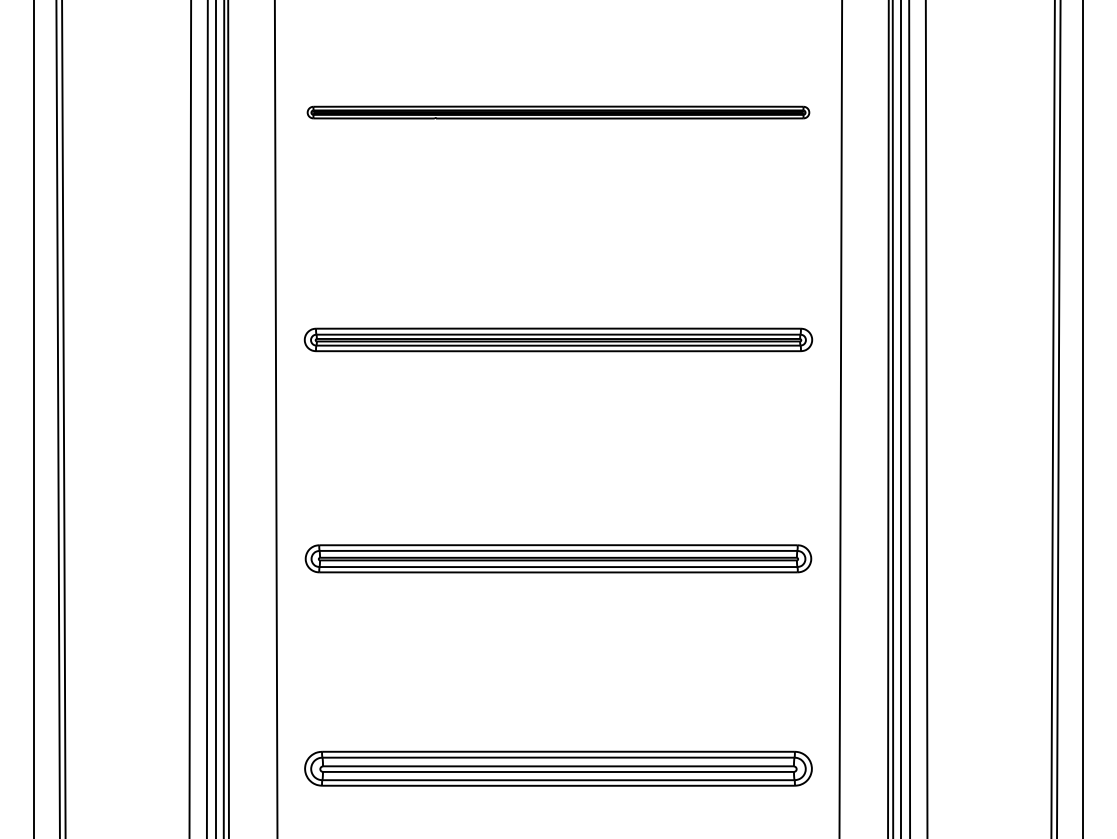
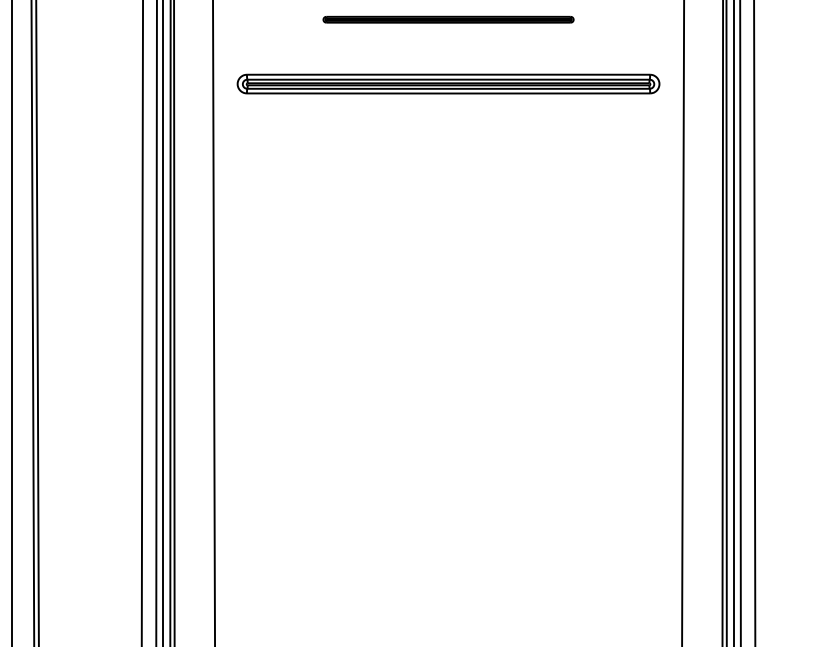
part: (558, 112) -> (448, 19), size x0.6
part: (558, 339) -> (448, 83), moved
part: (558, 558) -> (448, 390), removed
part: (558, 768) -> (448, 565), removed

